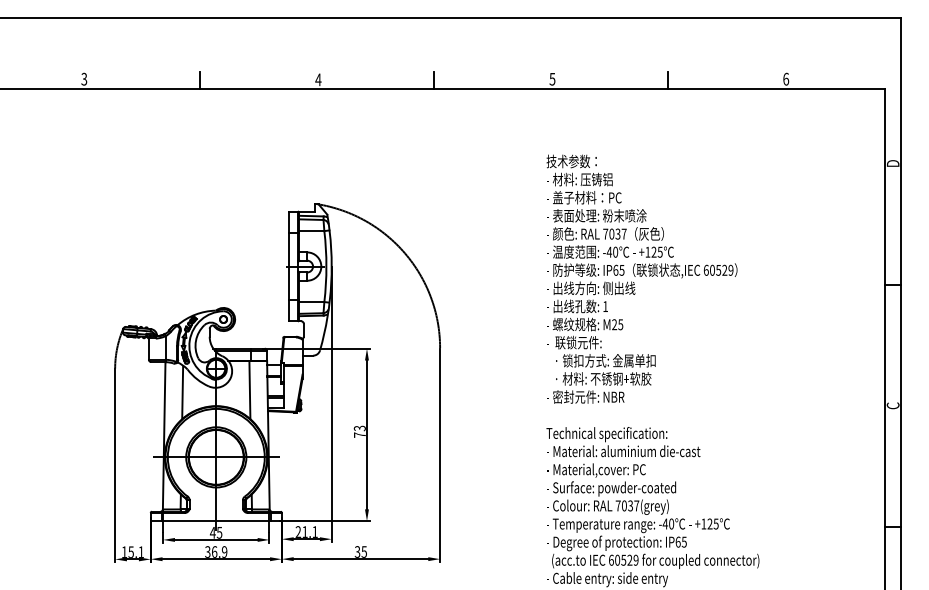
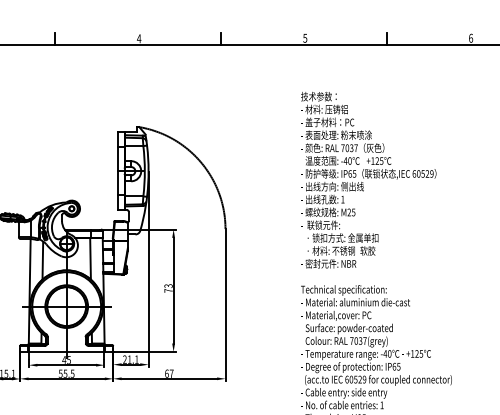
text: (216, 551) -> (66, 373), 36.9 -> 55.5
text: (360, 551) -> (169, 373), 35 -> 67

